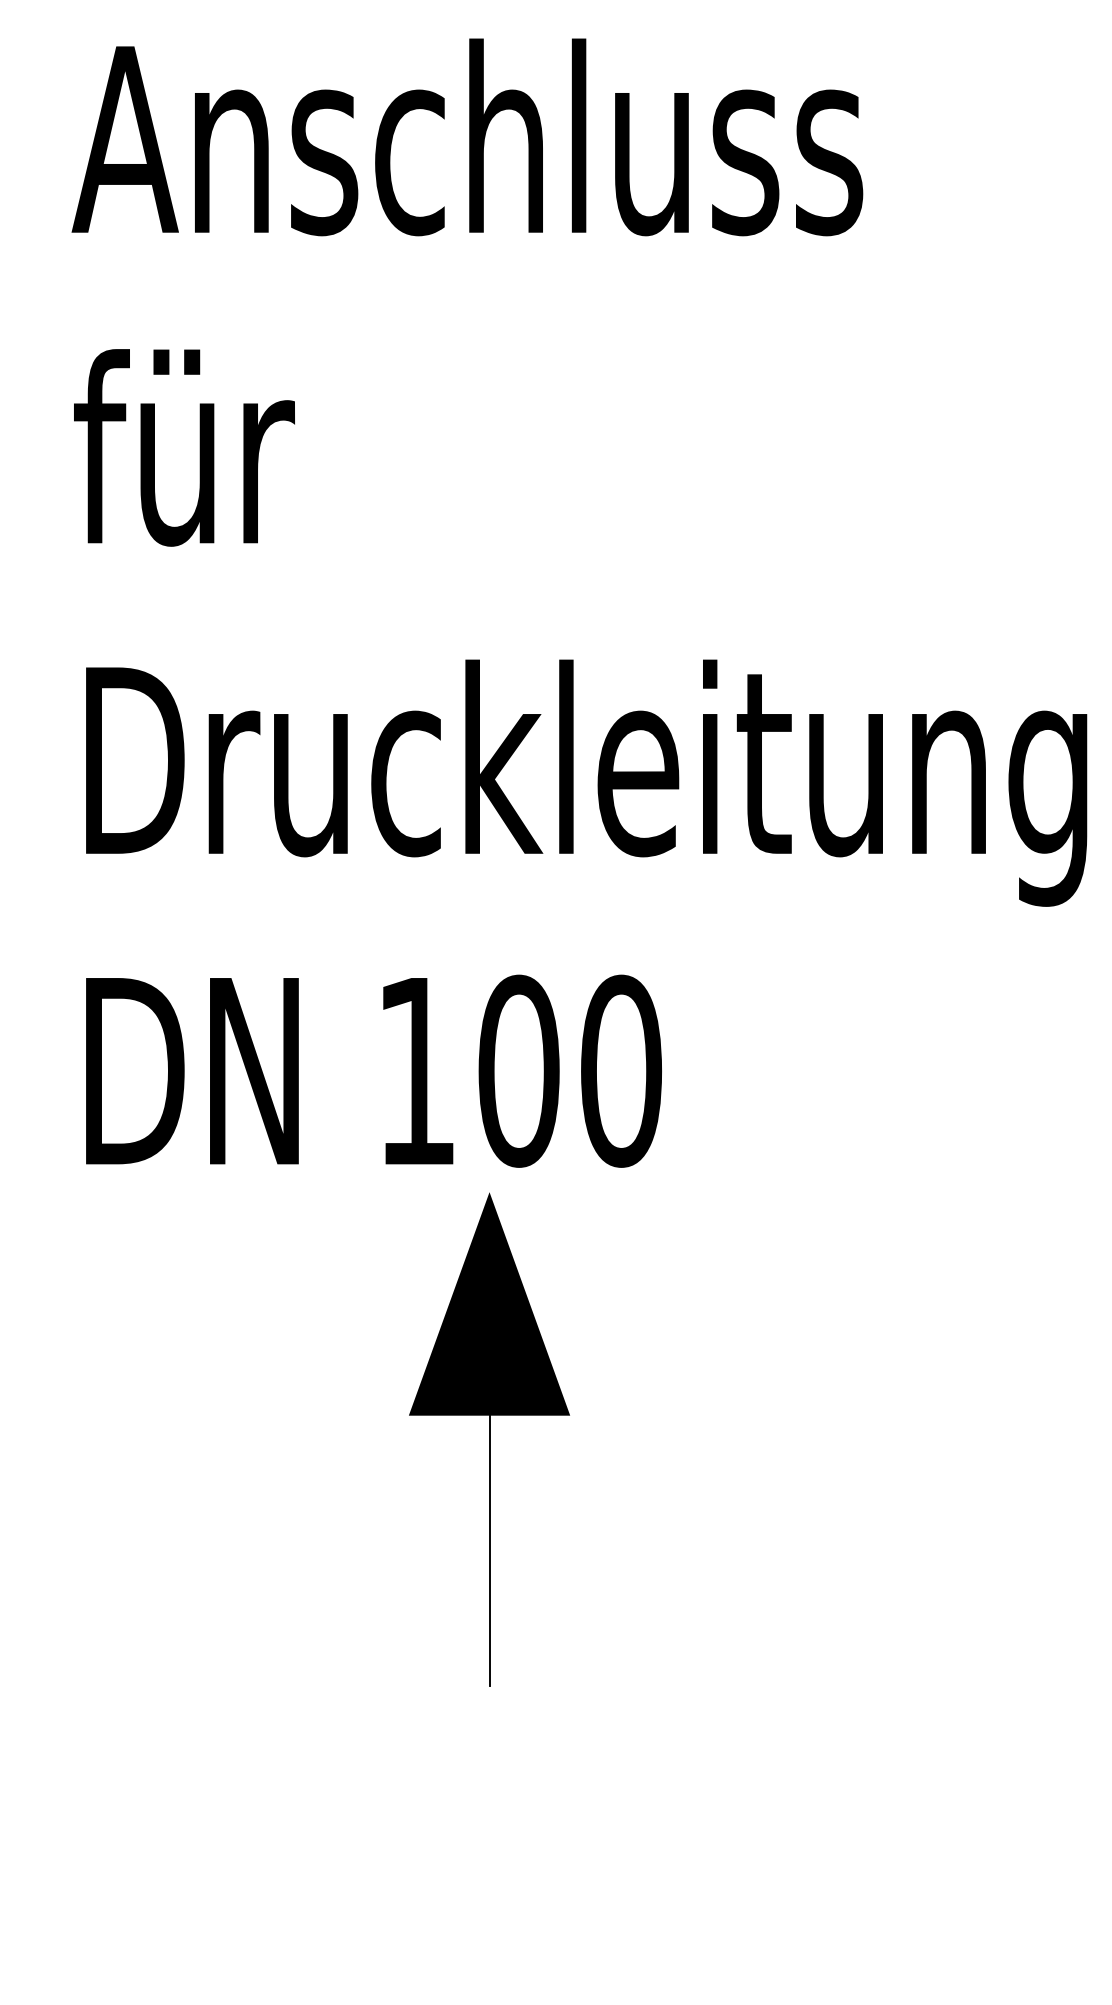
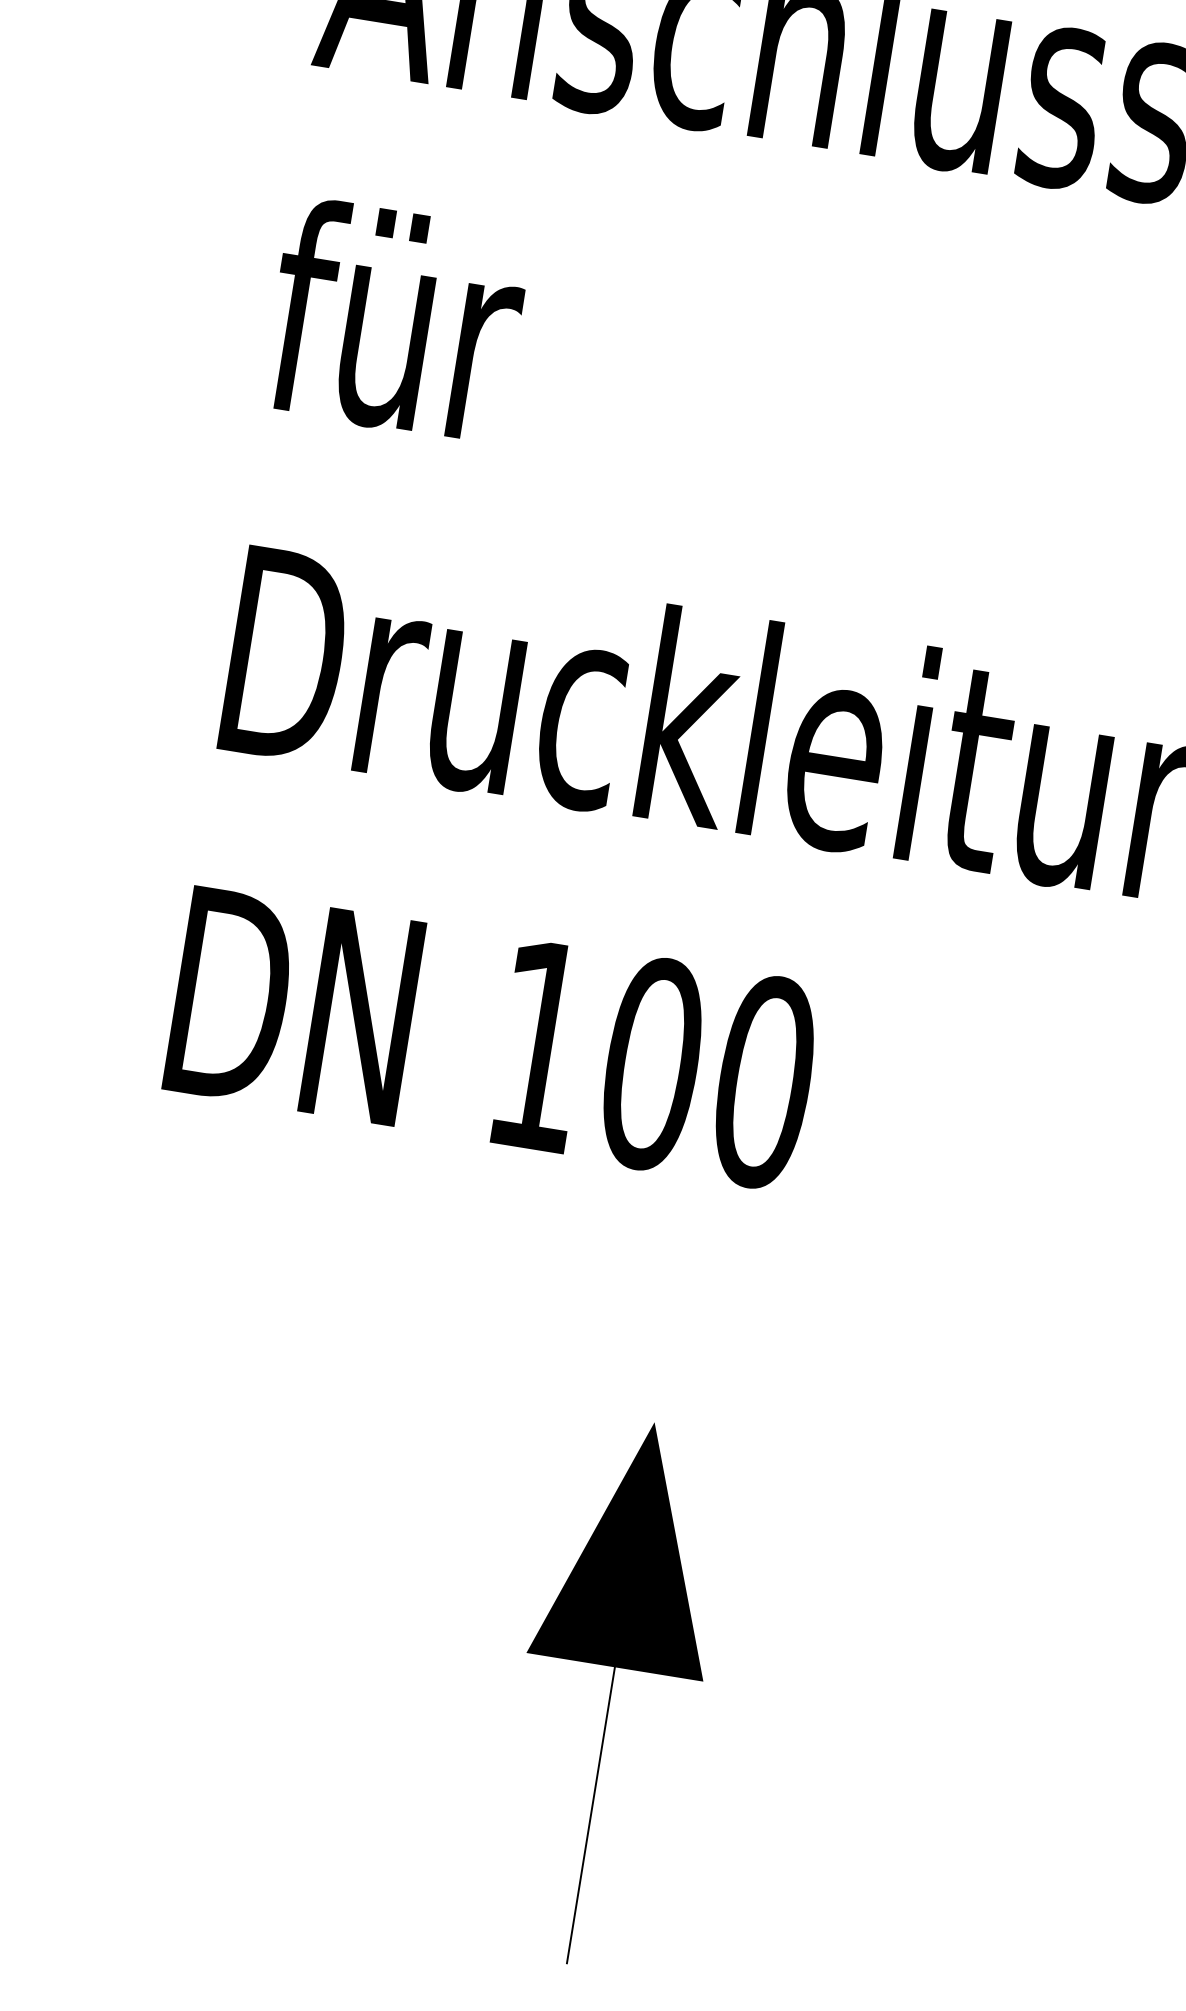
part: (489, 1439) -> (610, 1693), moved

